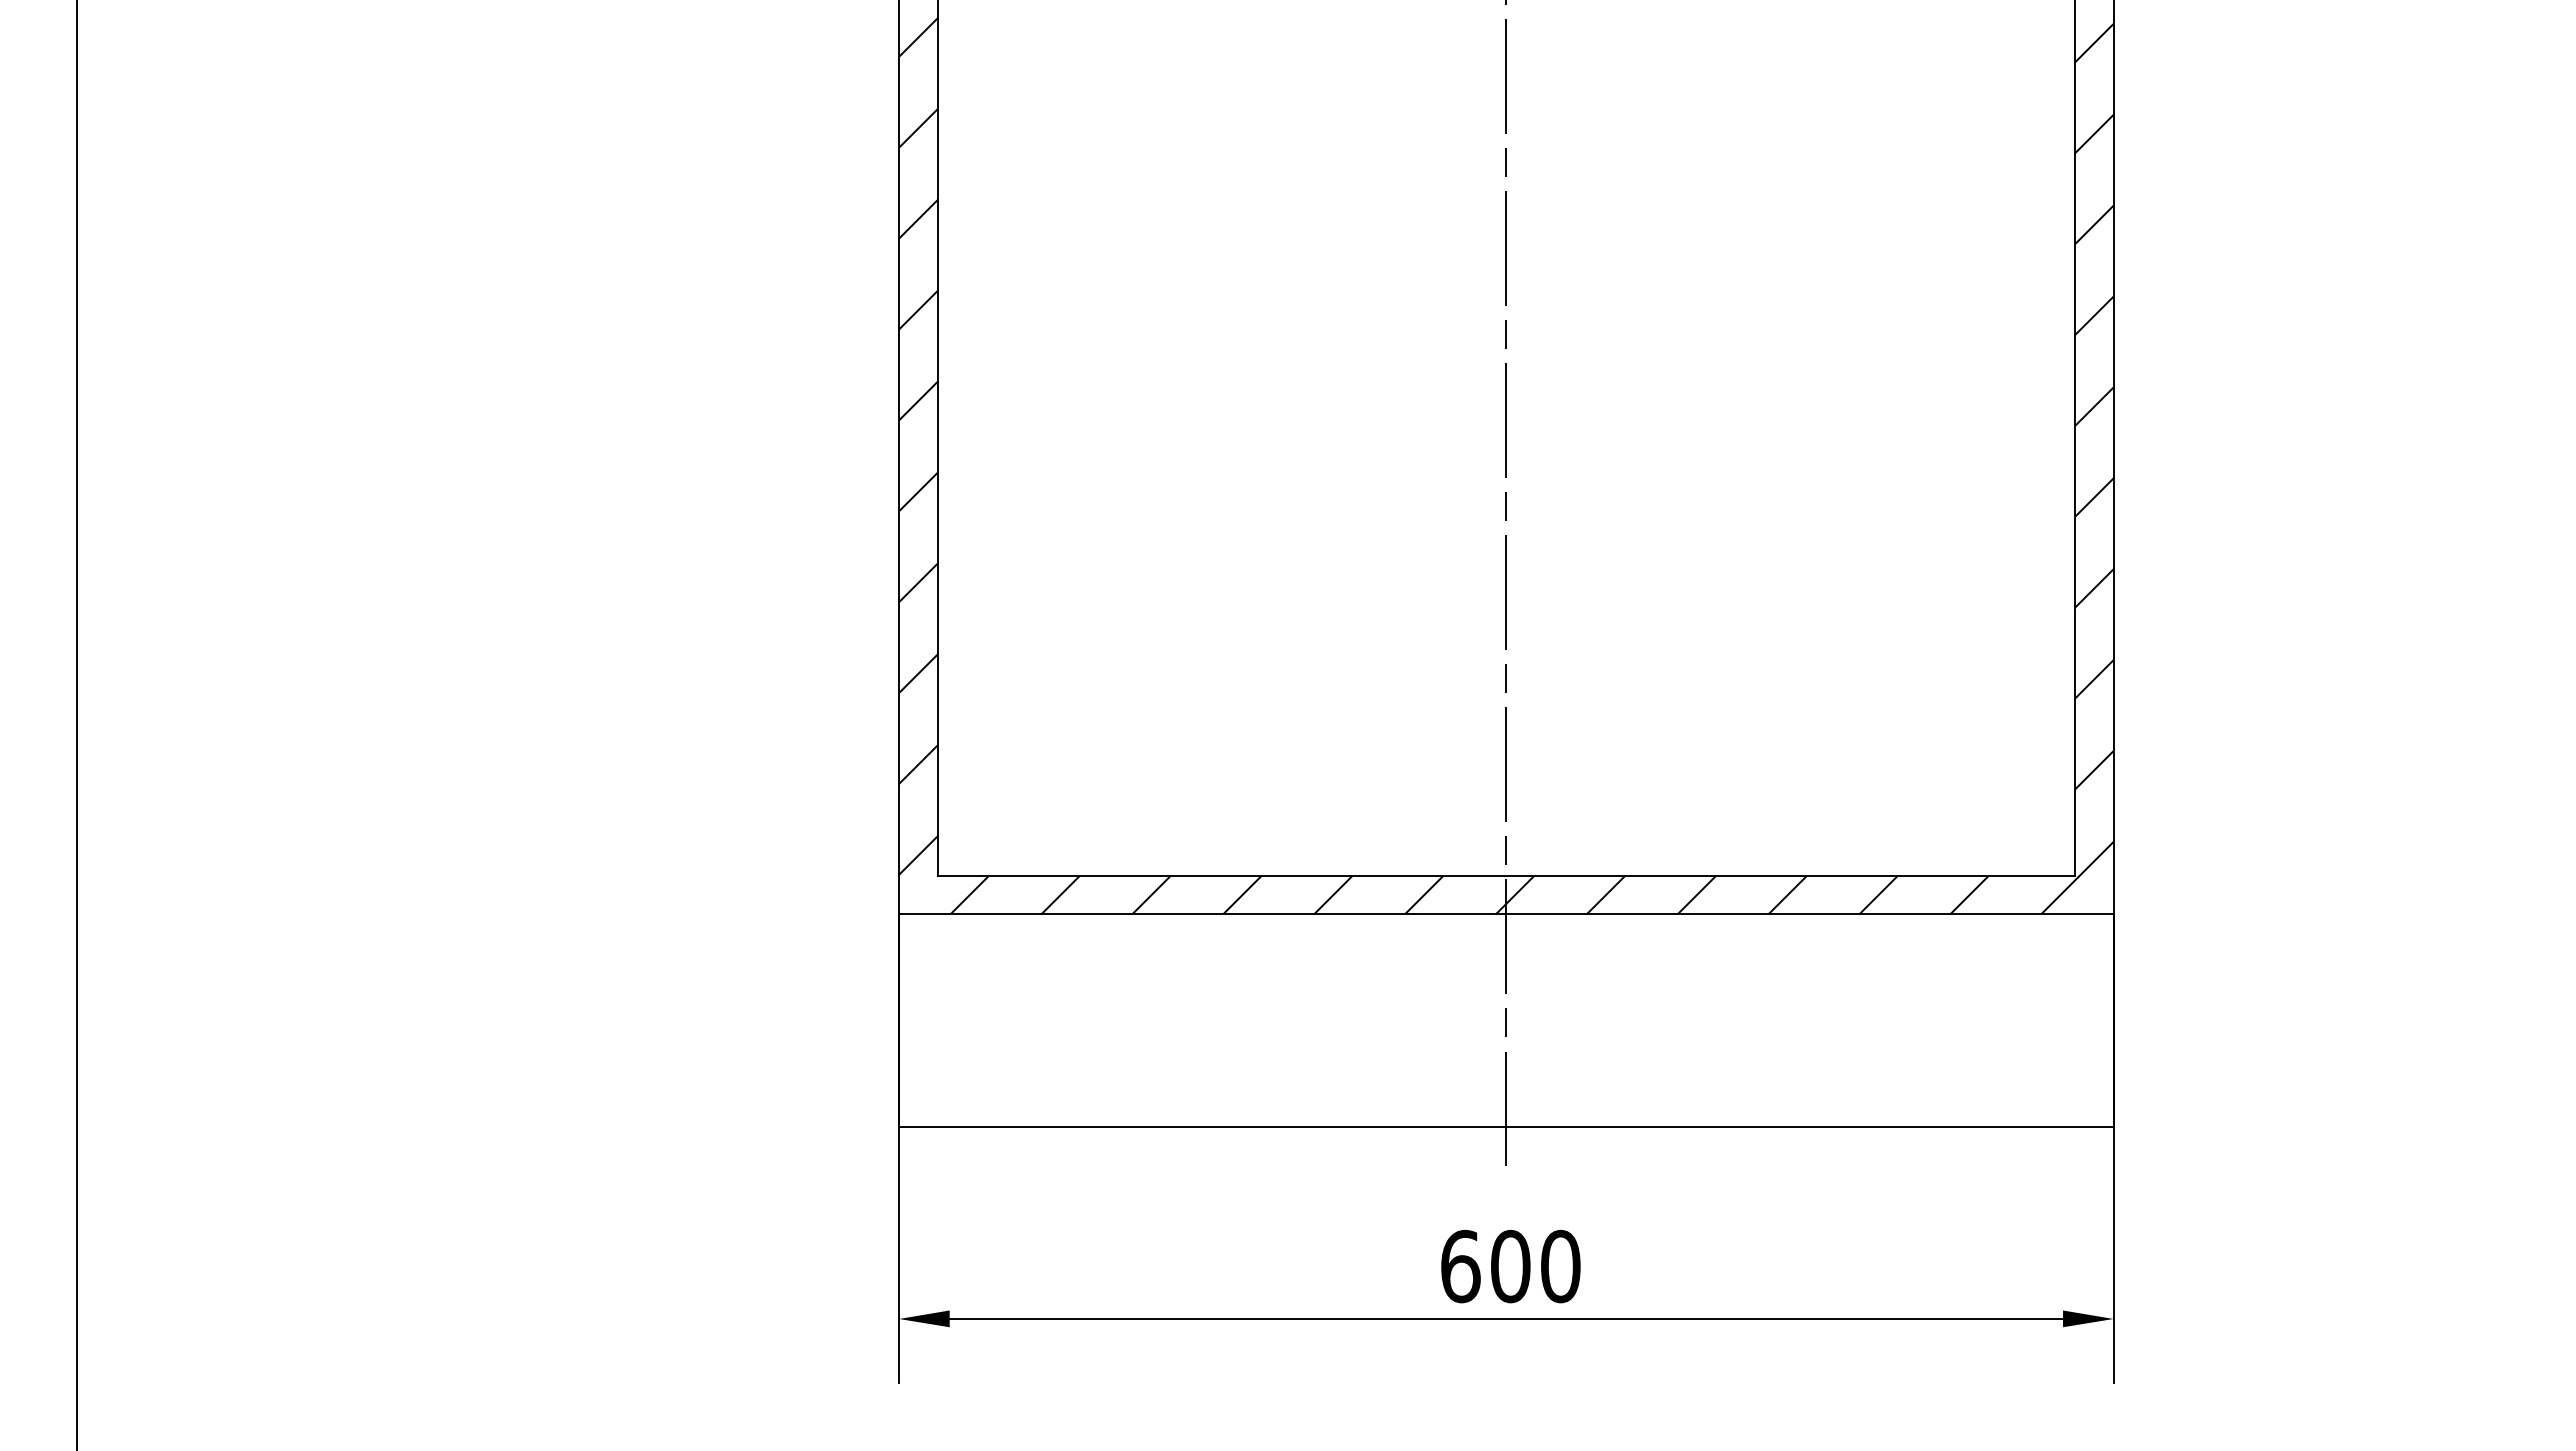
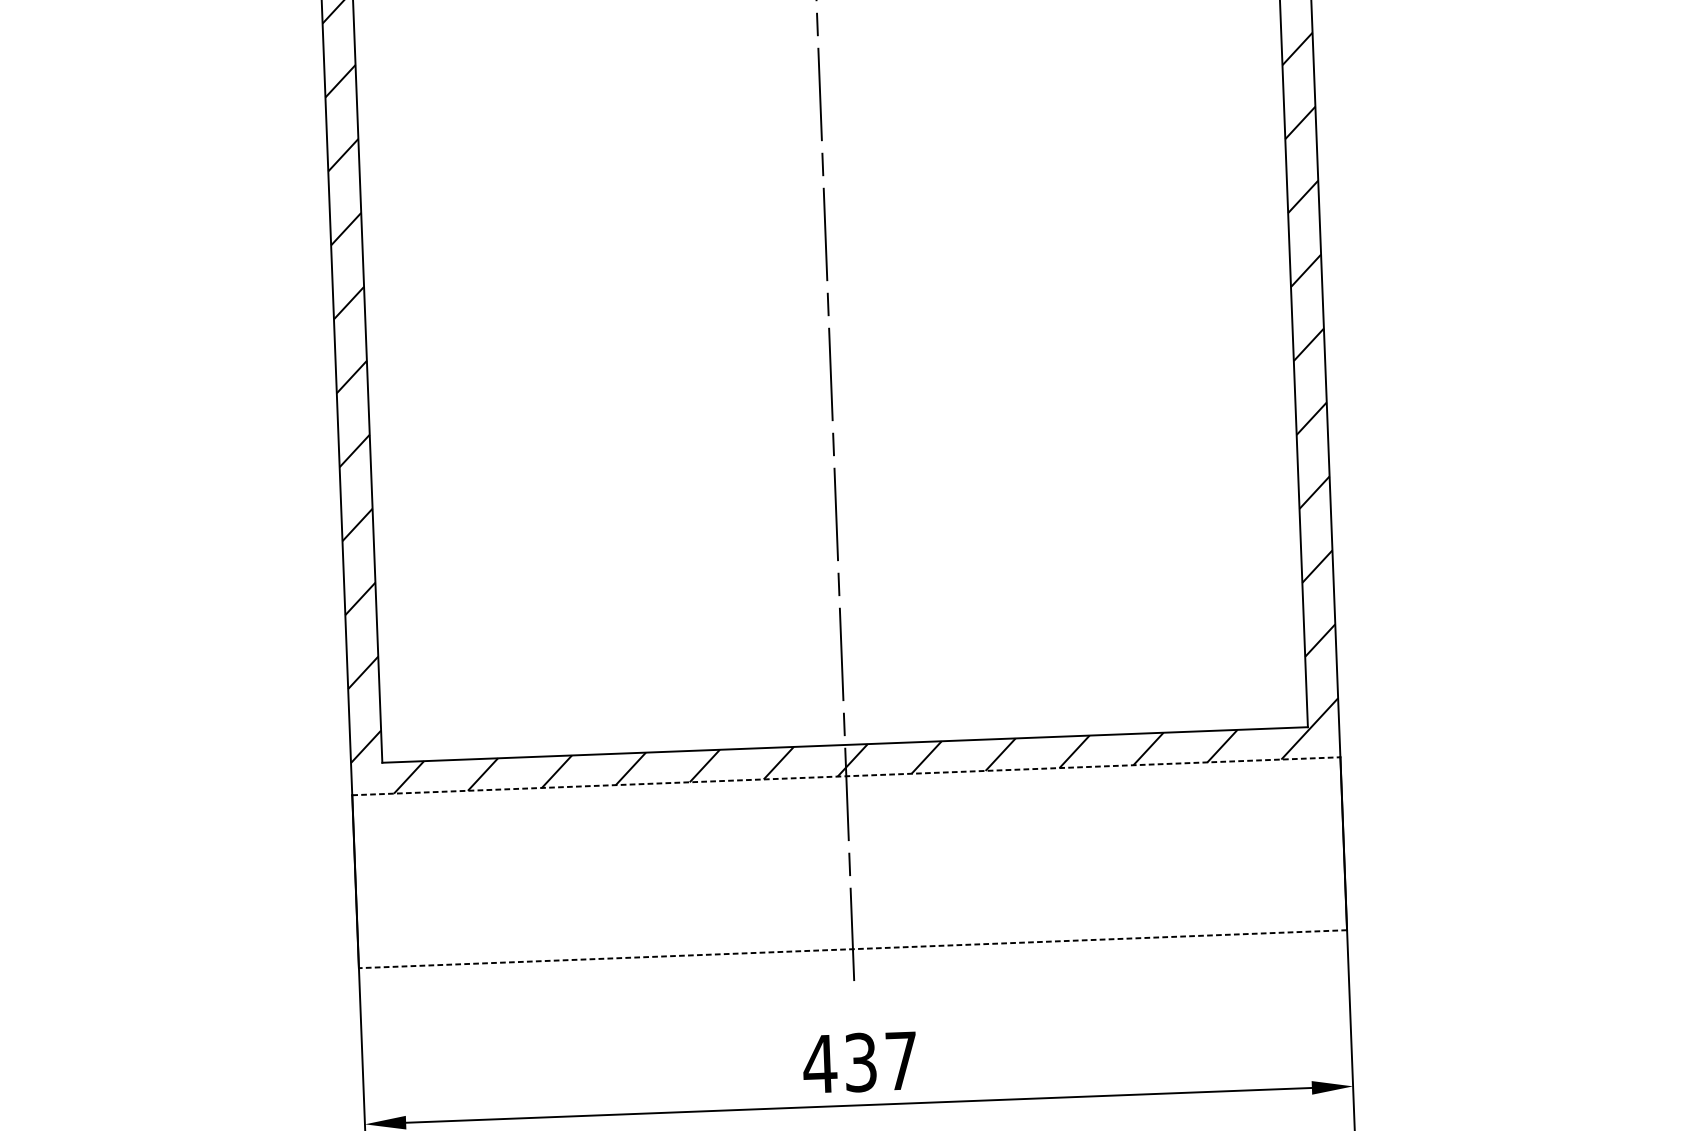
line: (1506, 914) -> (846, 776), solid -> dashed
line: (1505, 1127) -> (852, 949), solid -> dashed
text: (1509, 1266) -> (859, 1062), 600 -> 437

